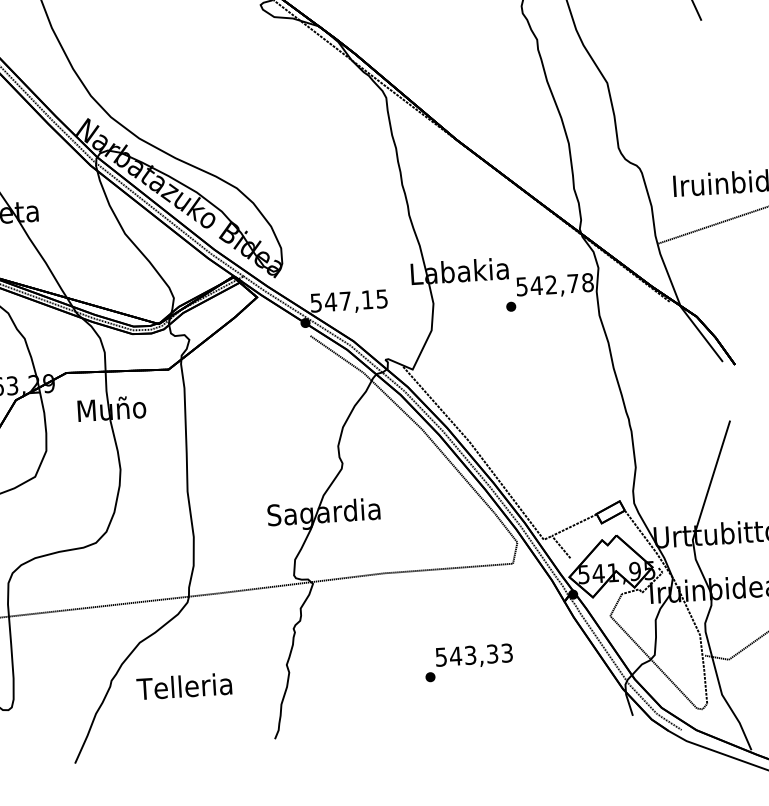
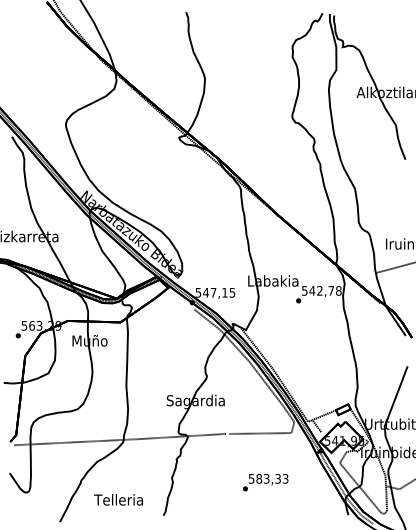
text: (454, 655) -> (258, 478), 543,33 -> 583,33
text: (184, 685) -> (118, 499), moved

